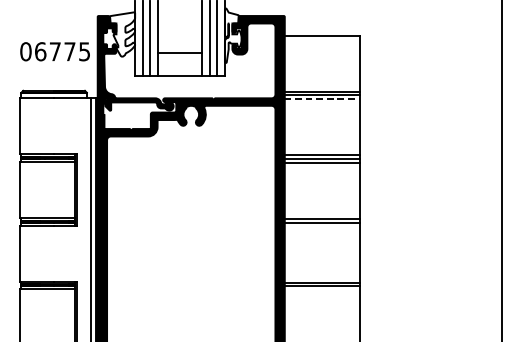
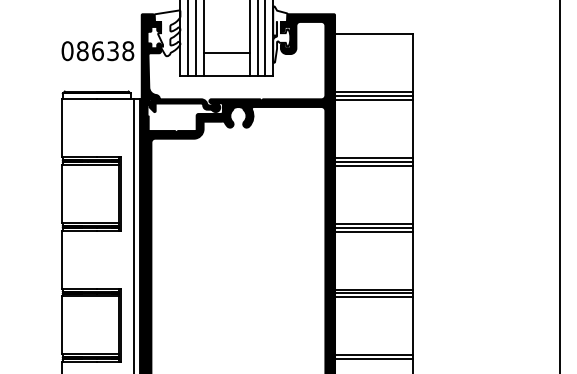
text: (62, 52) -> (105, 51), 06775 -> 08638
line: (322, 99) -> (374, 100), dashed -> solid
line: (322, 226) -> (373, 231), added
line: (322, 290) -> (373, 297), added

